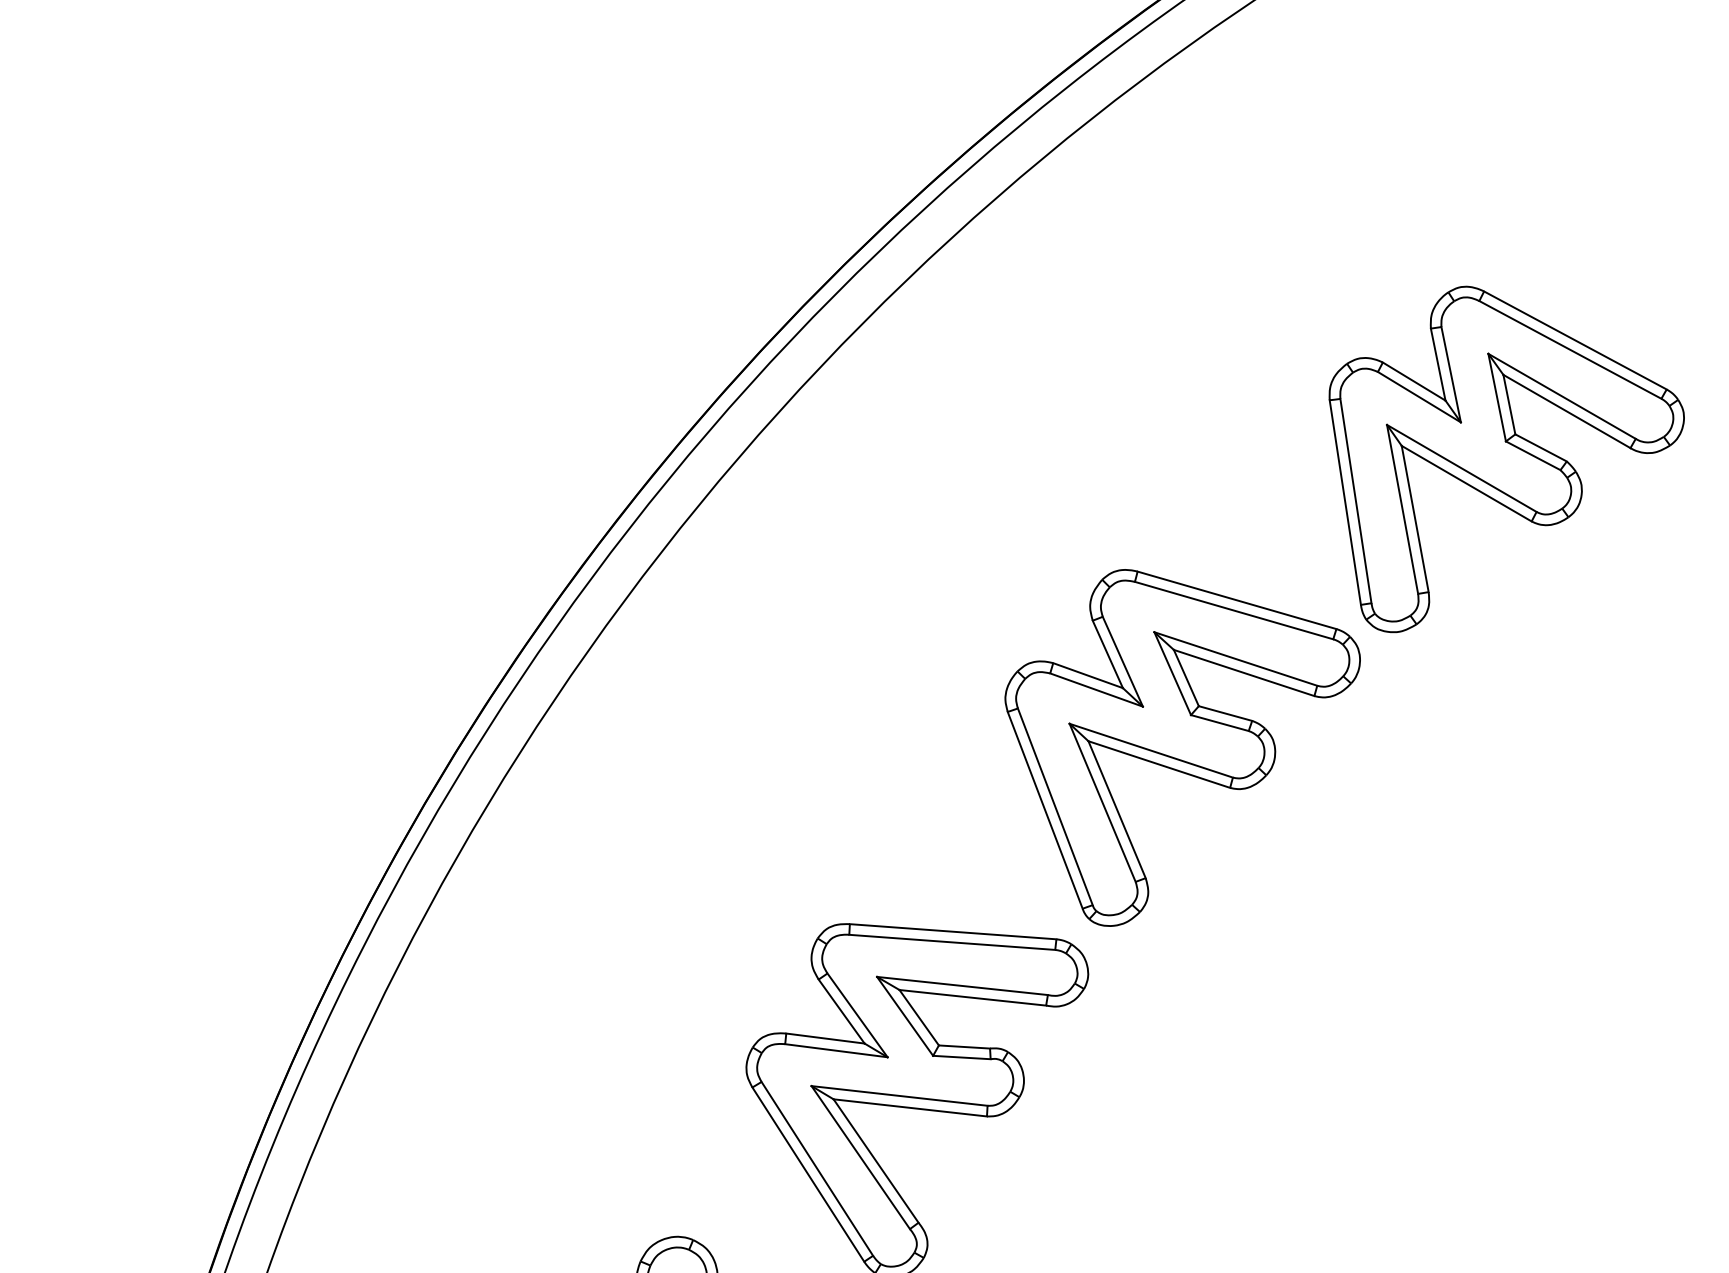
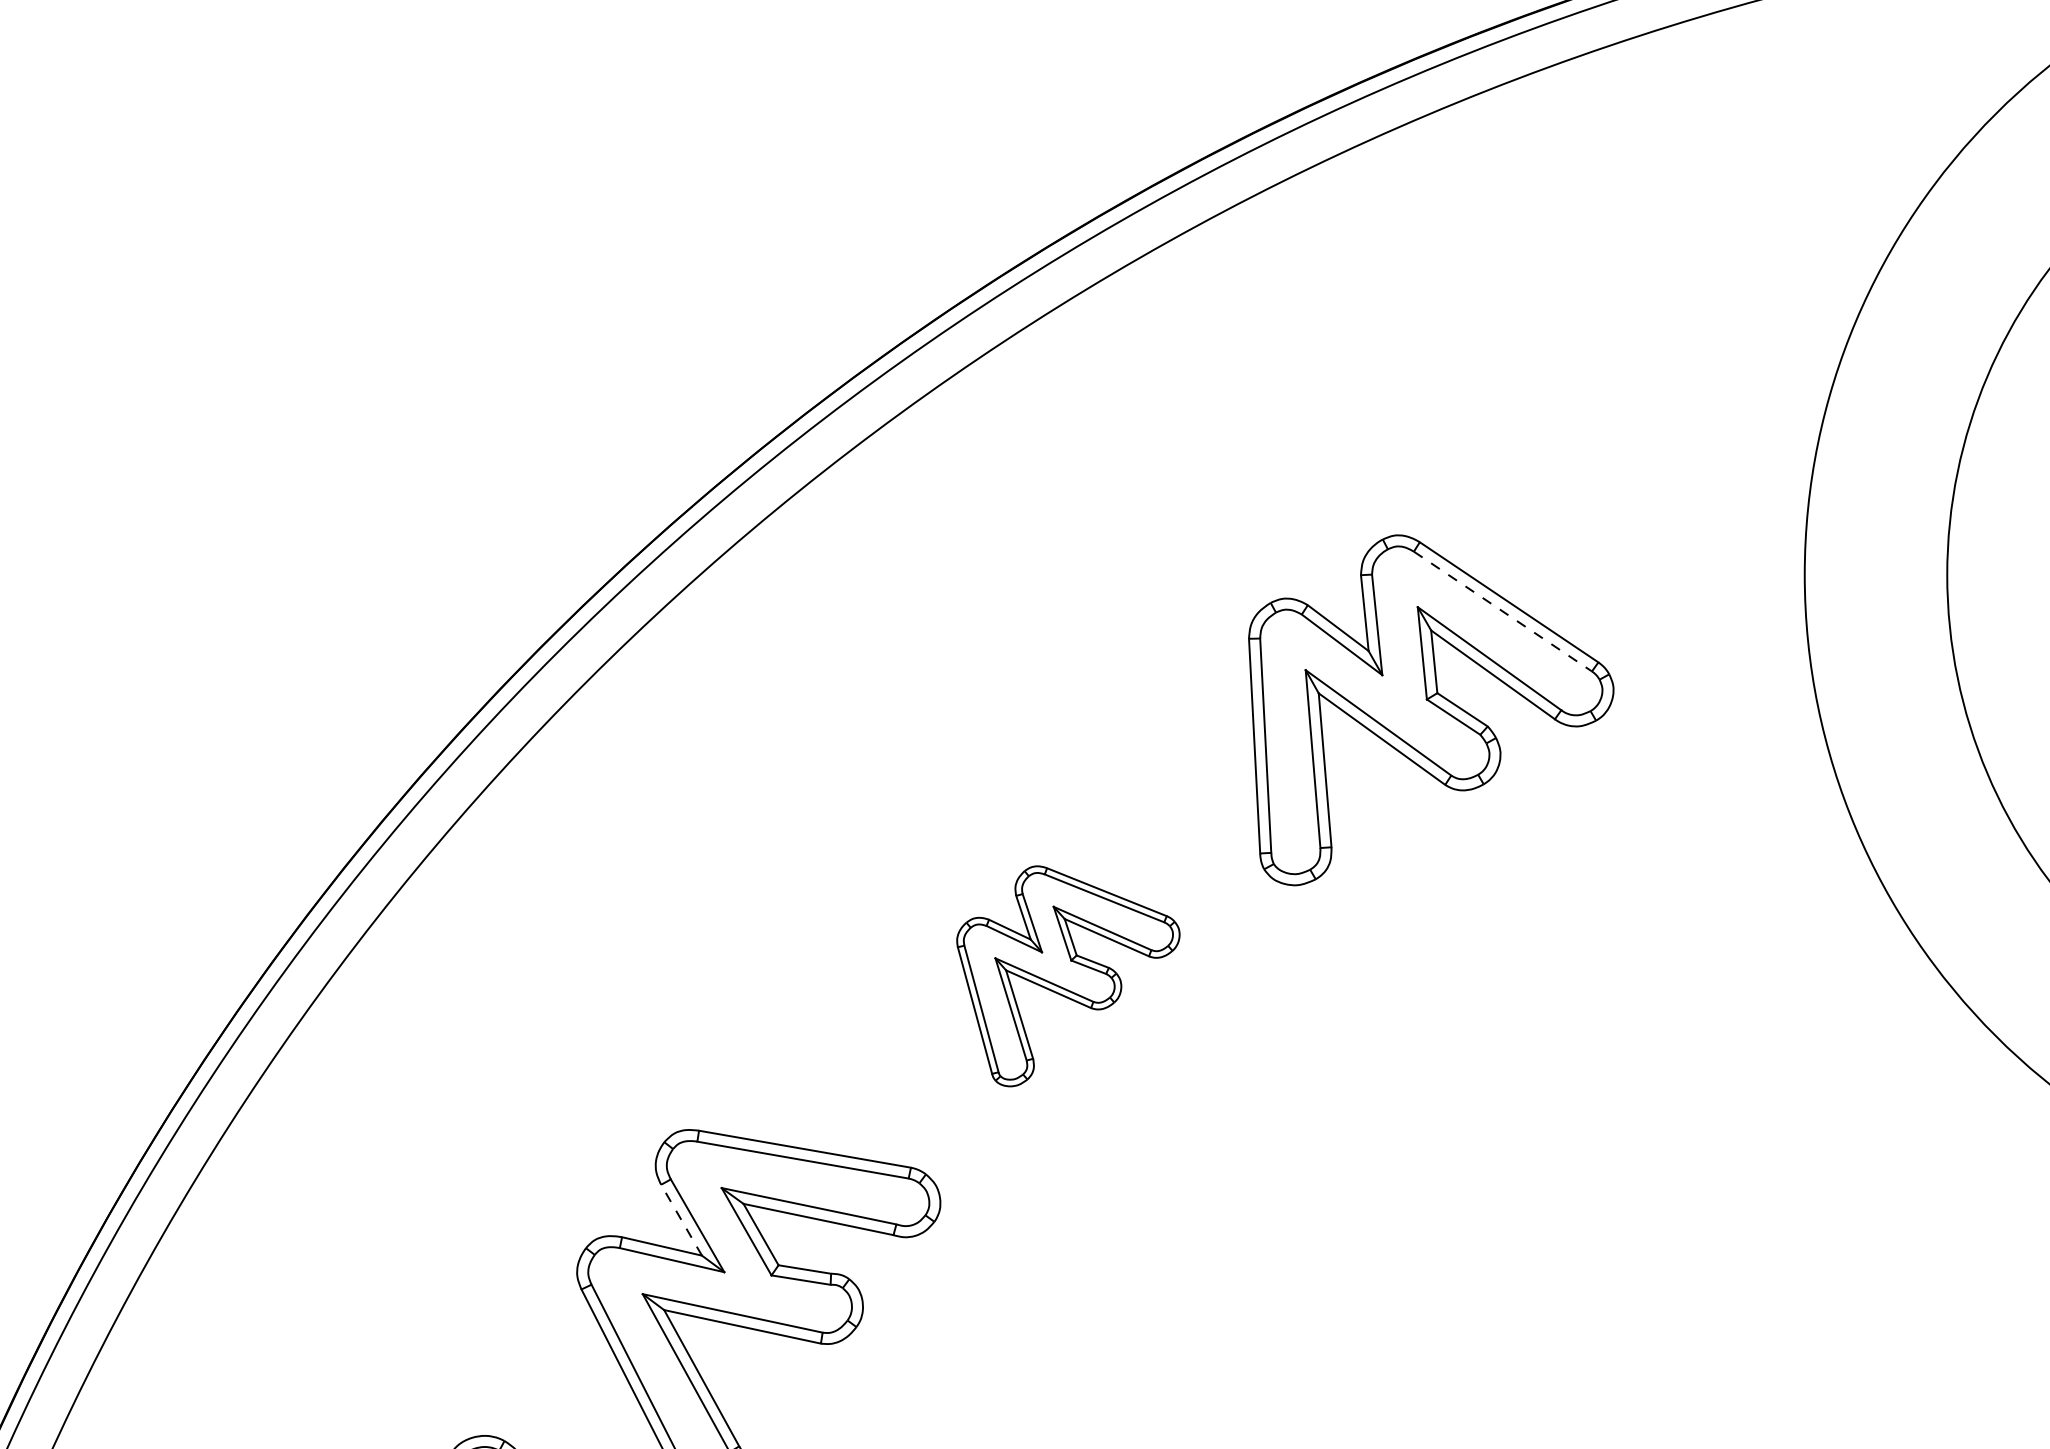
line: (1570, 349) -> (1503, 611), solid -> dashed
part: (1189, 741) -> (1068, 976), size x0.6
line: (841, 1011) -> (681, 1220), solid -> dashed

